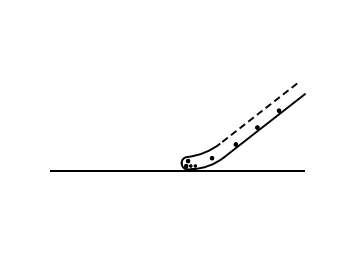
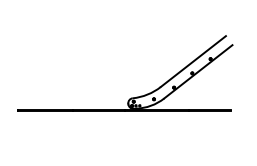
line: (258, 113) -> (193, 61), dashed -> solid

